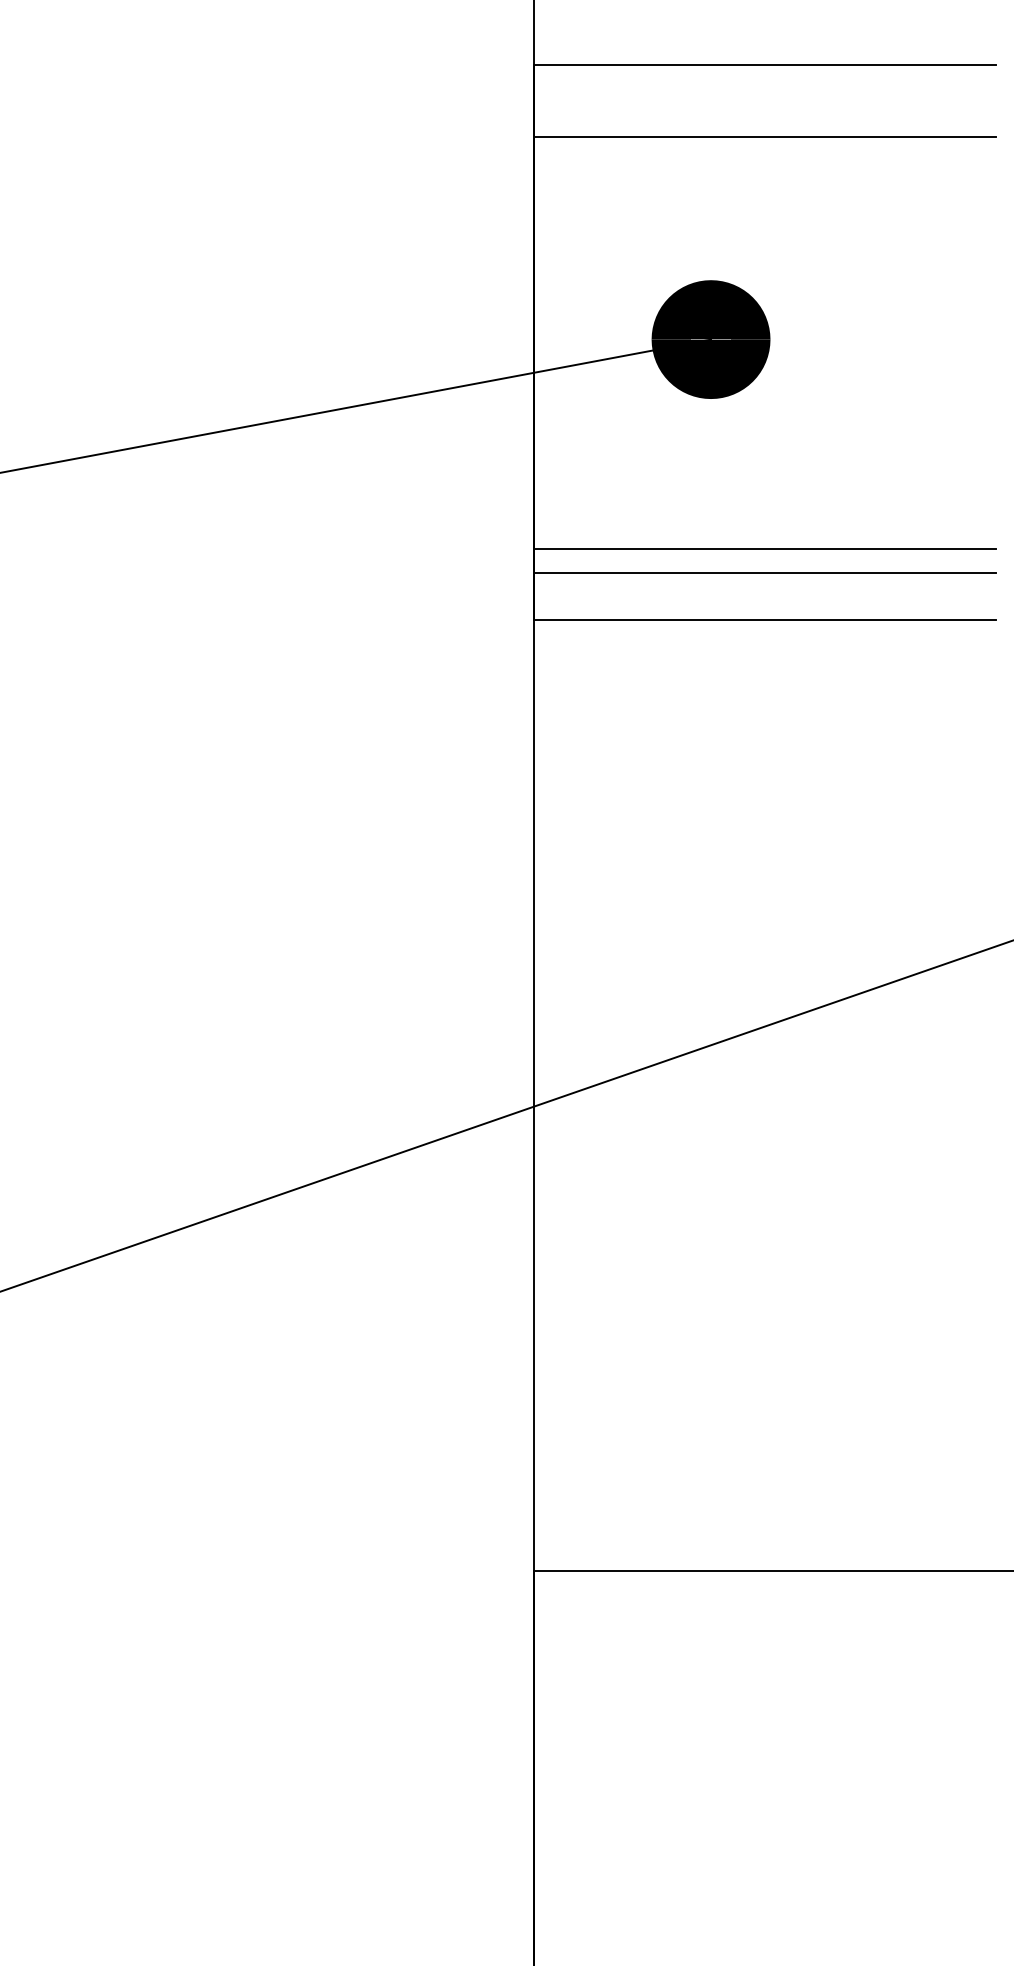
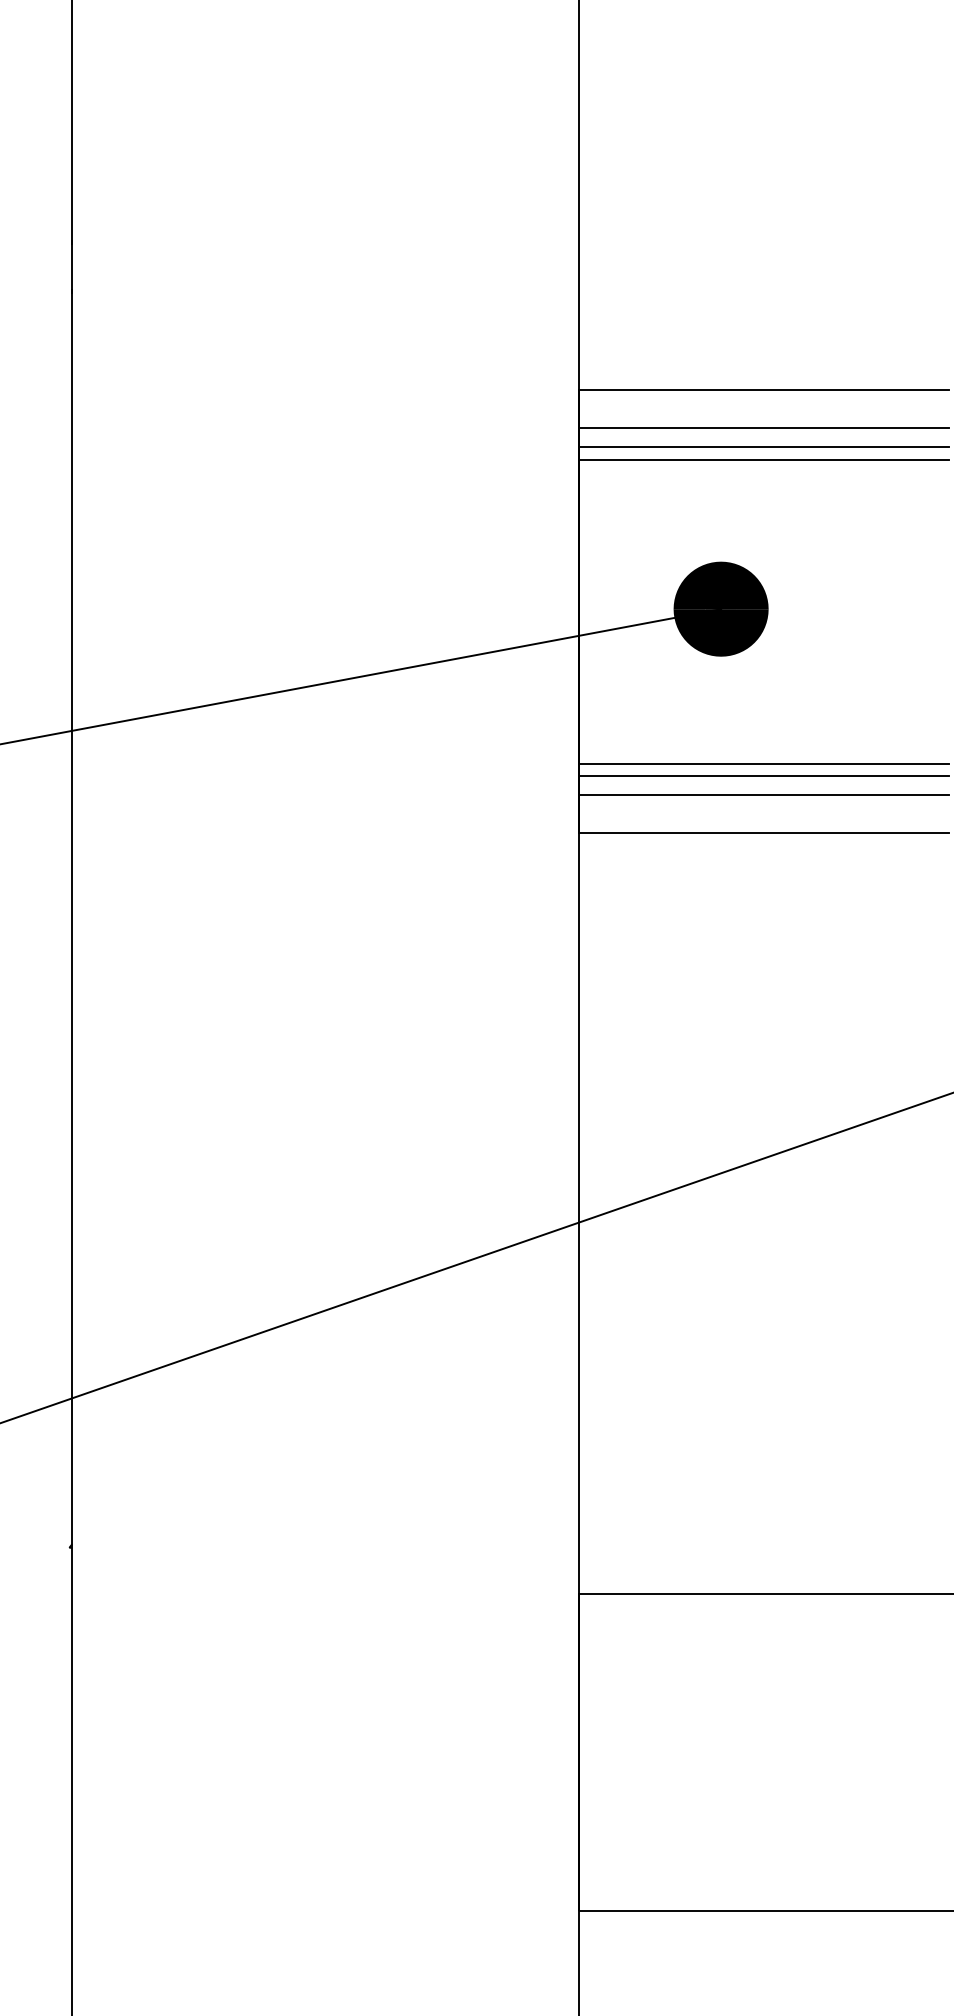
line: (765, 112) -> (764, 427), added
line: (765, 152) -> (764, 459), added
line: (765, 532) -> (764, 763), added

